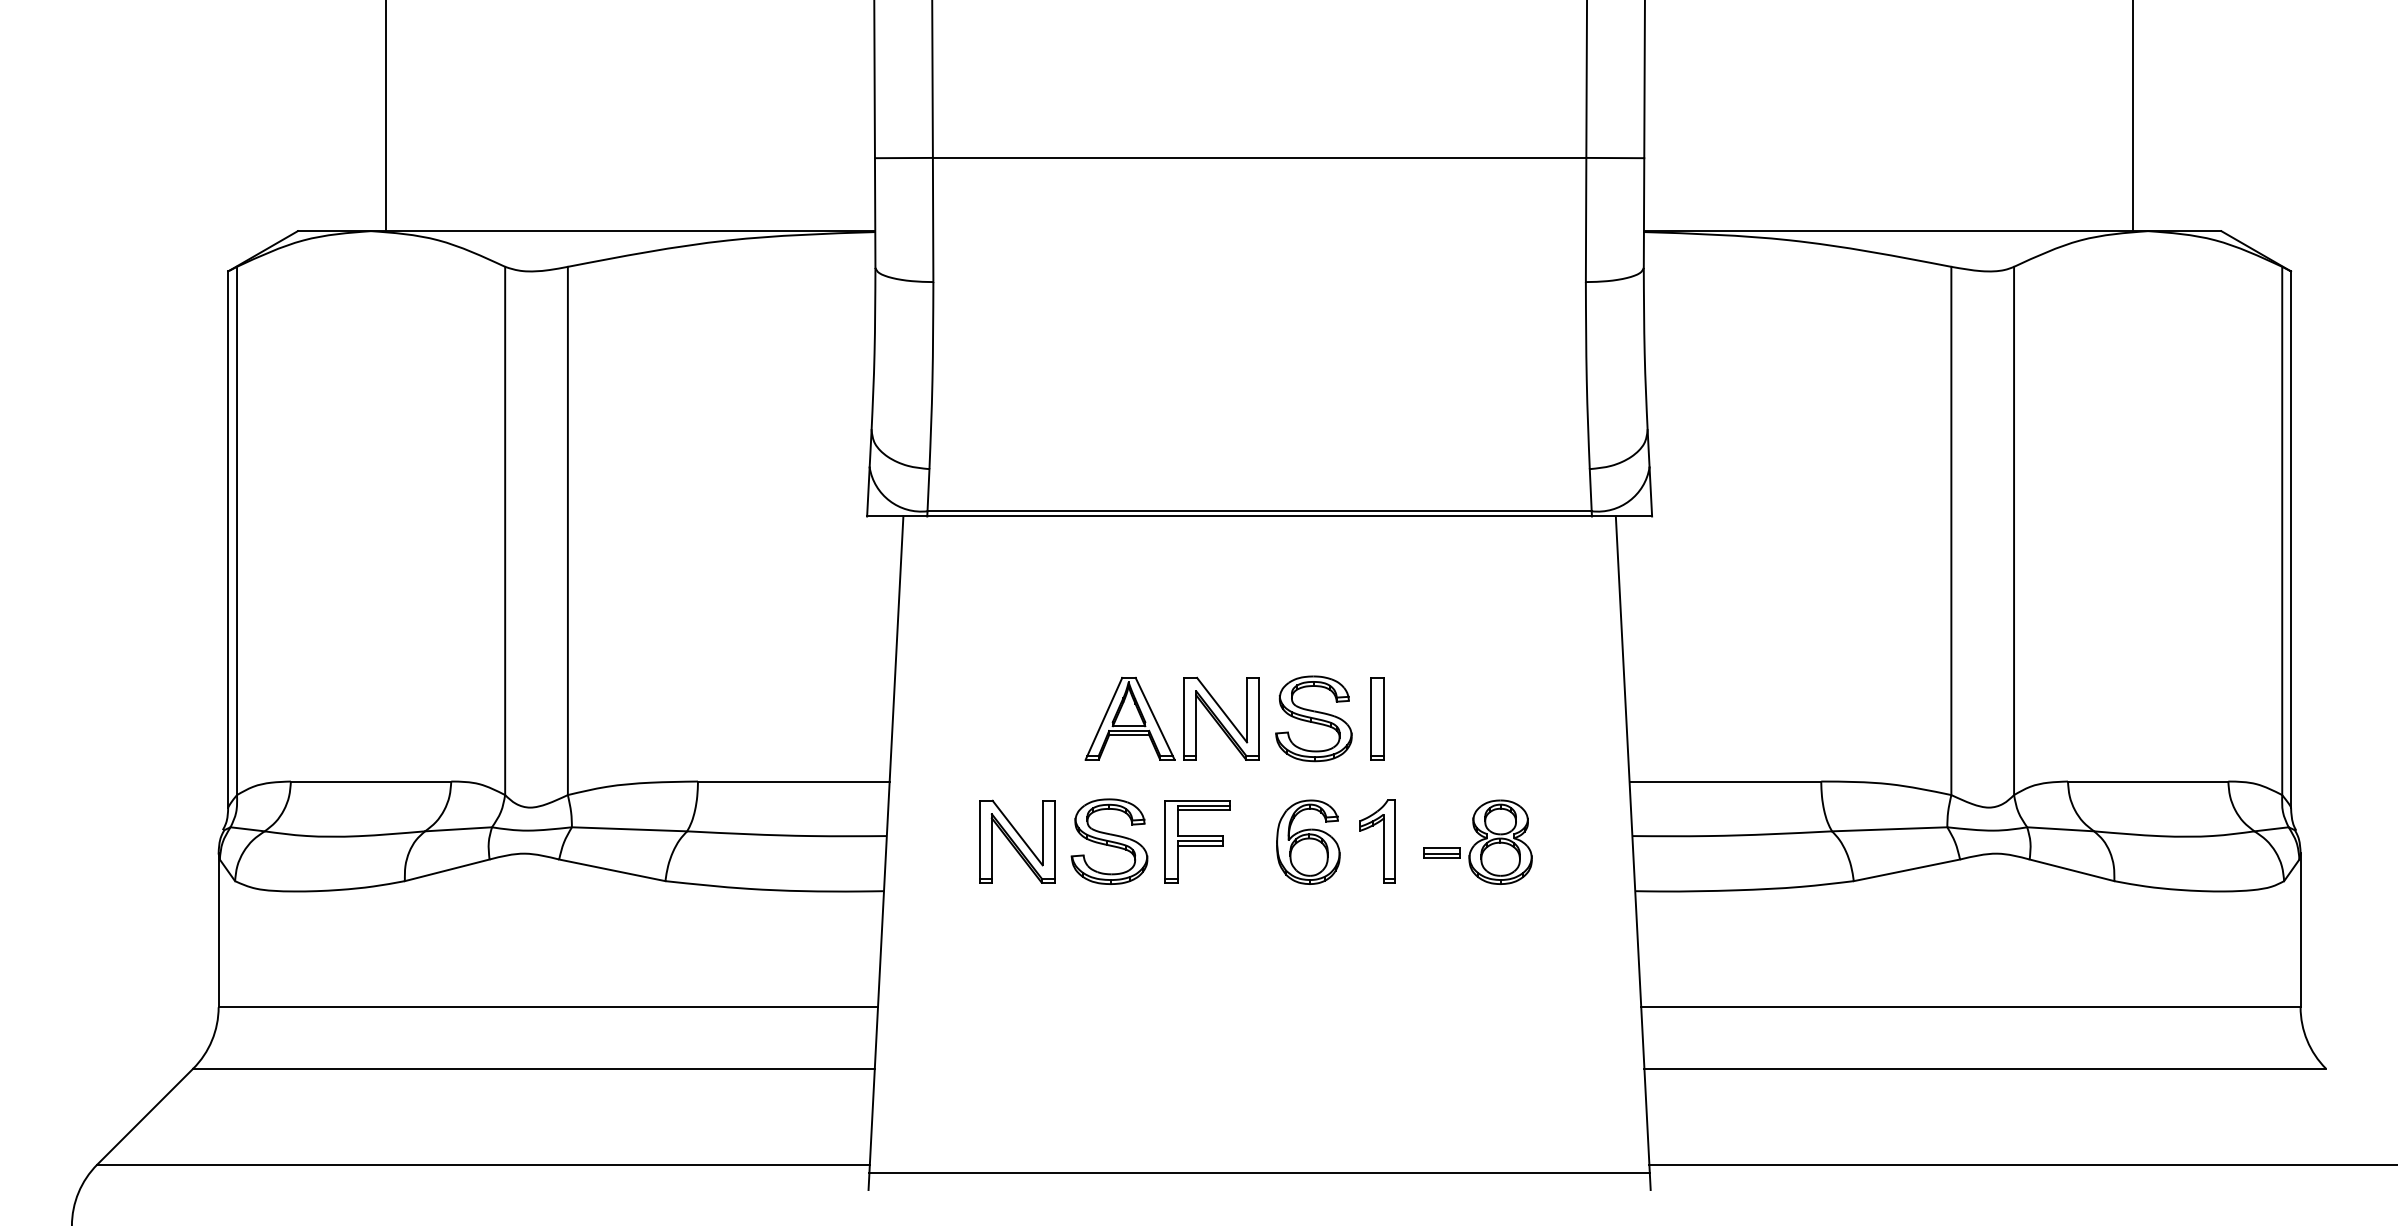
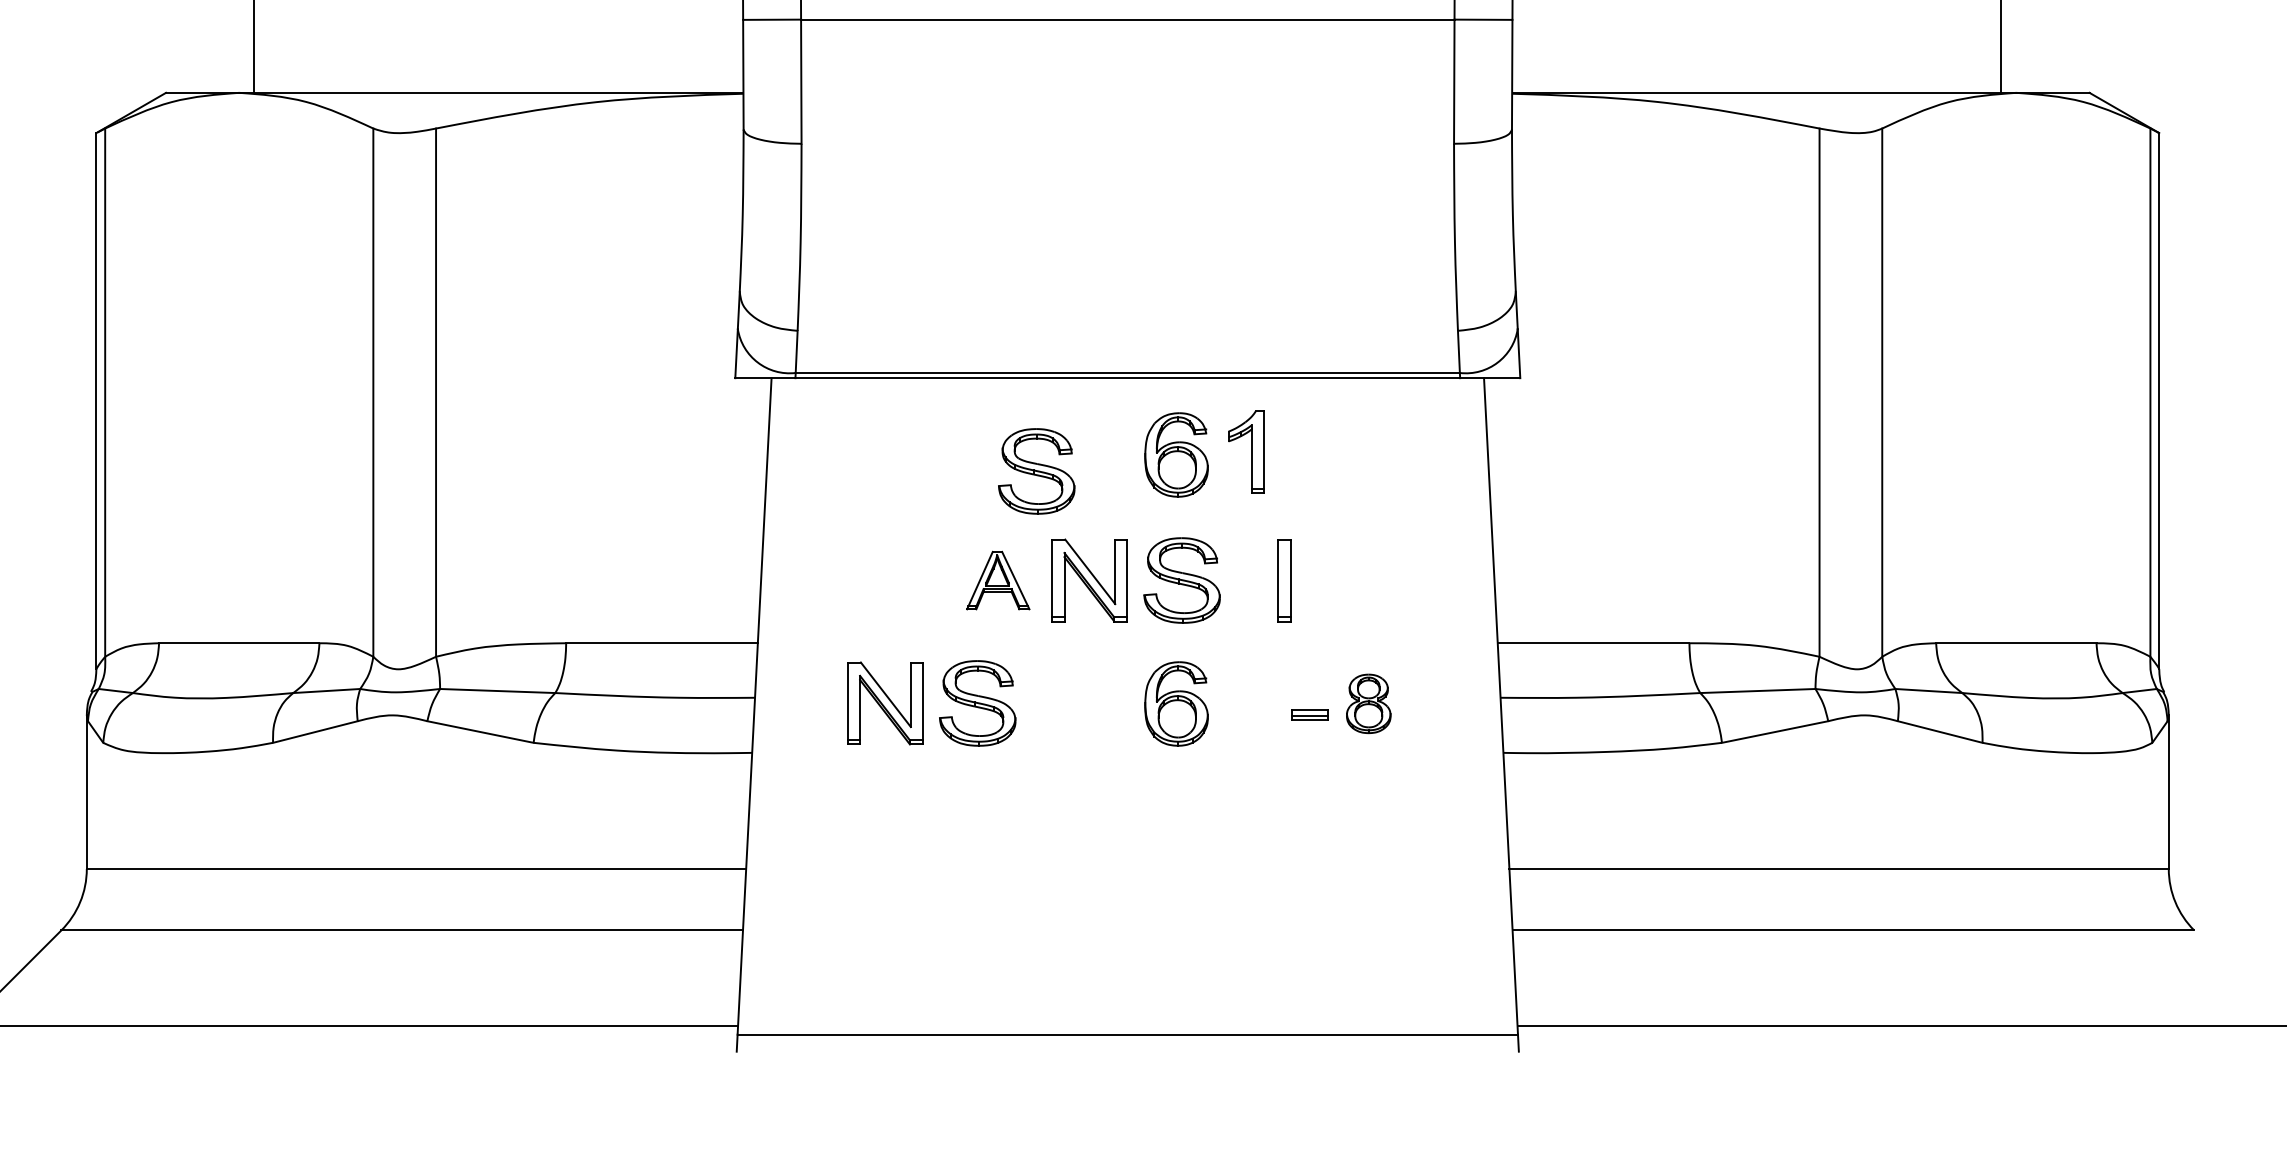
part: (1308, 592) -> (1176, 454), added
part: (1168, 609) -> (1036, 471), added
part: (1129, 718) -> (997, 580), size x0.7
part: (1377, 718) -> (1284, 580), moved
part: (1197, 841) -> (1065, 703), removed
part: (1377, 841) -> (1245, 452), moved
part: (1500, 841) -> (1368, 703), size x0.7

